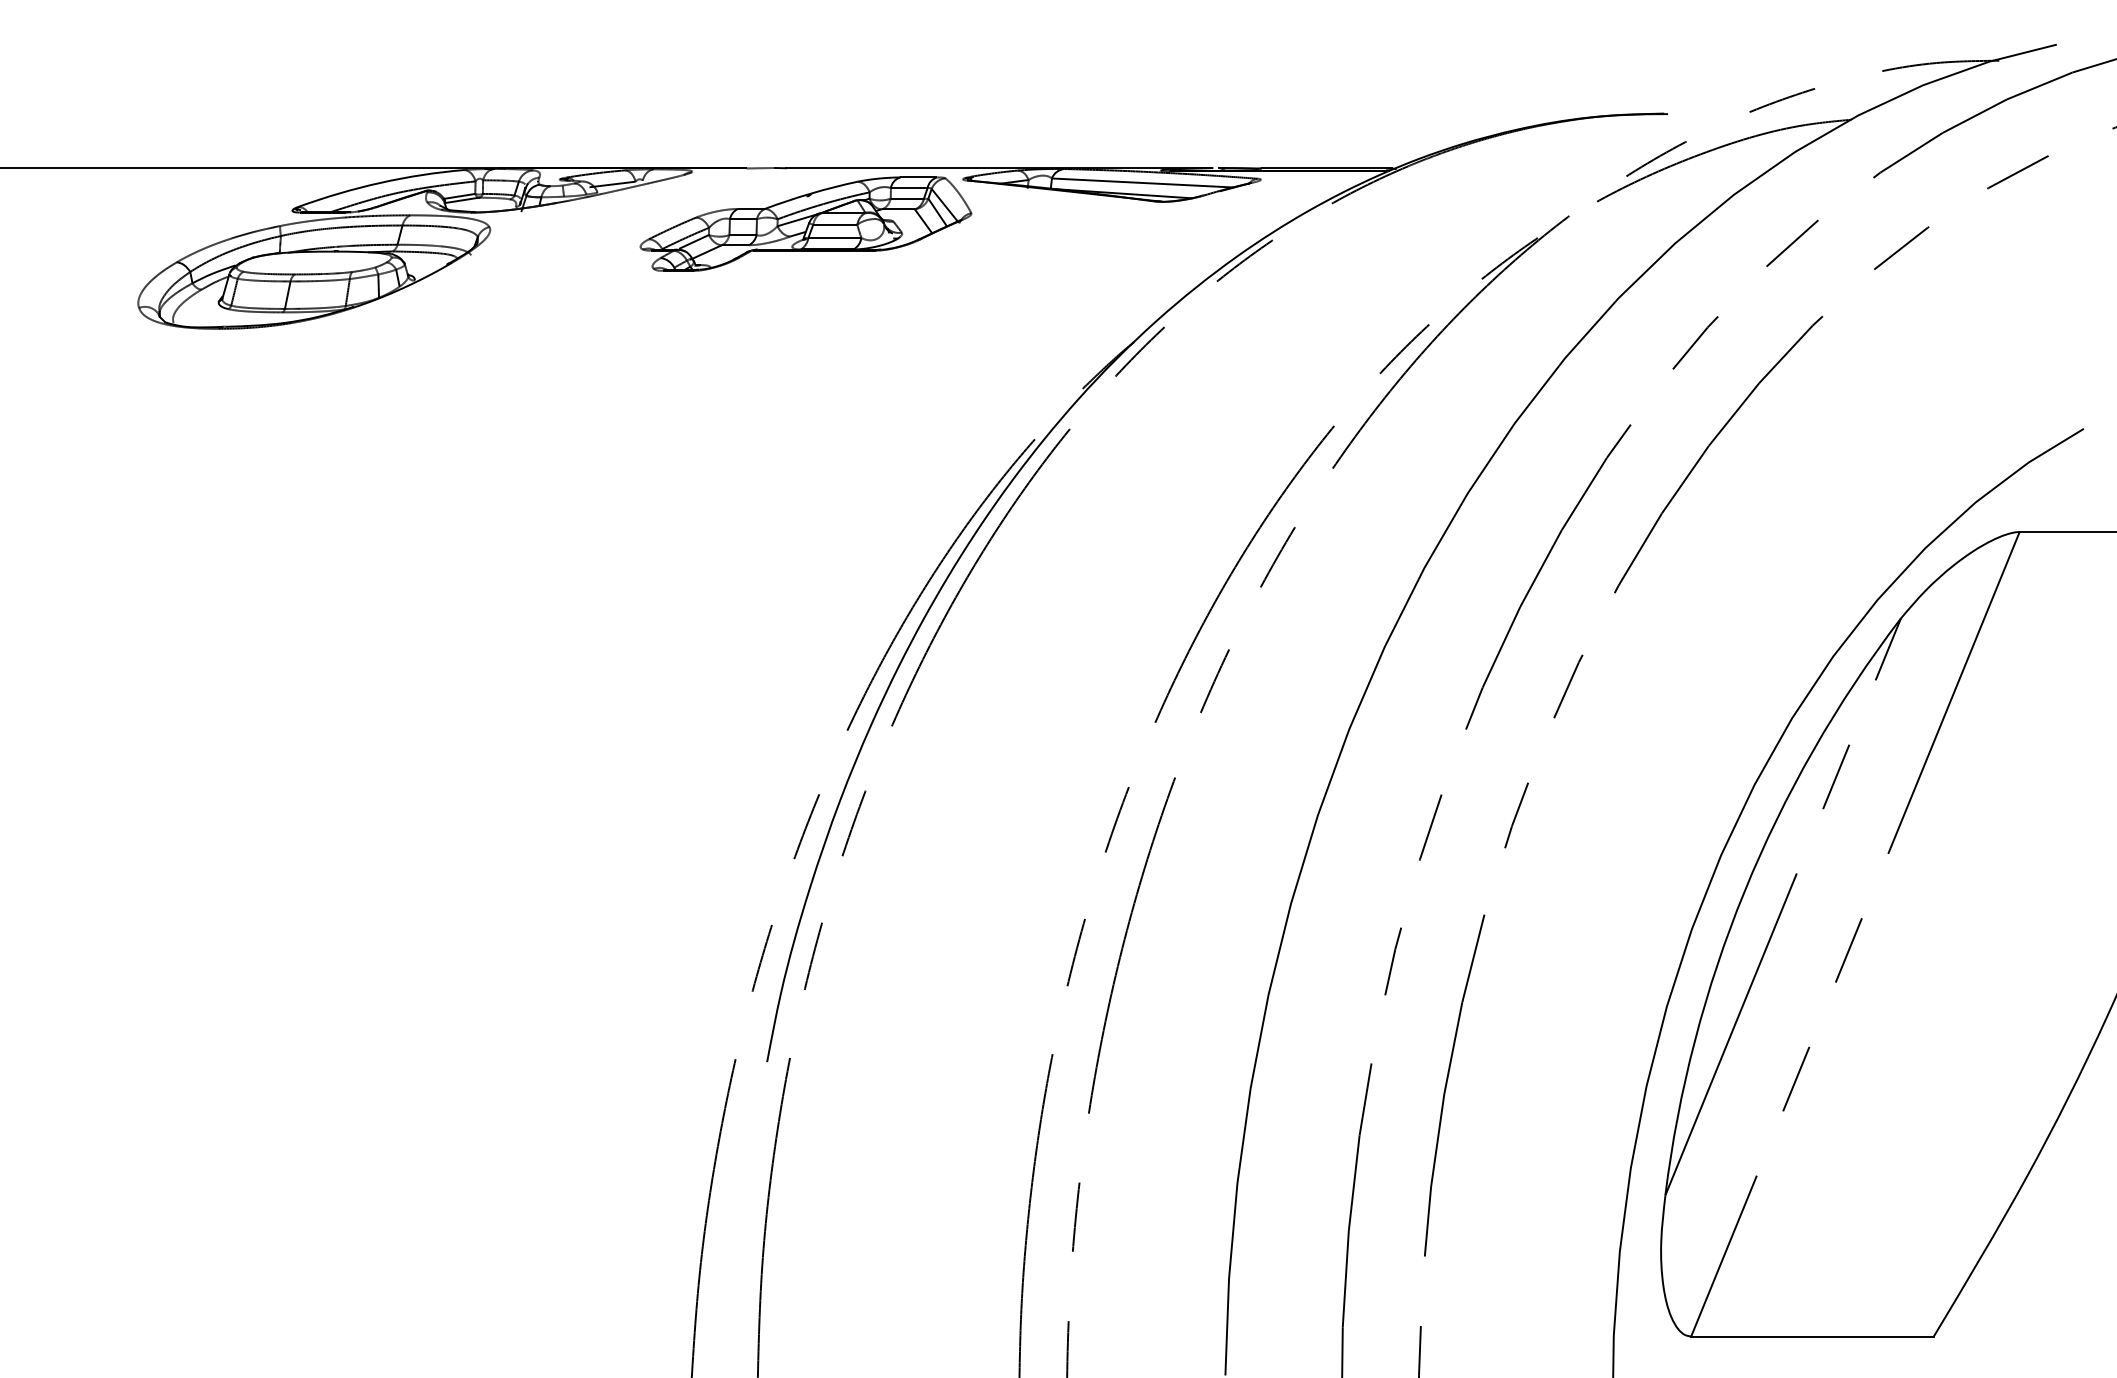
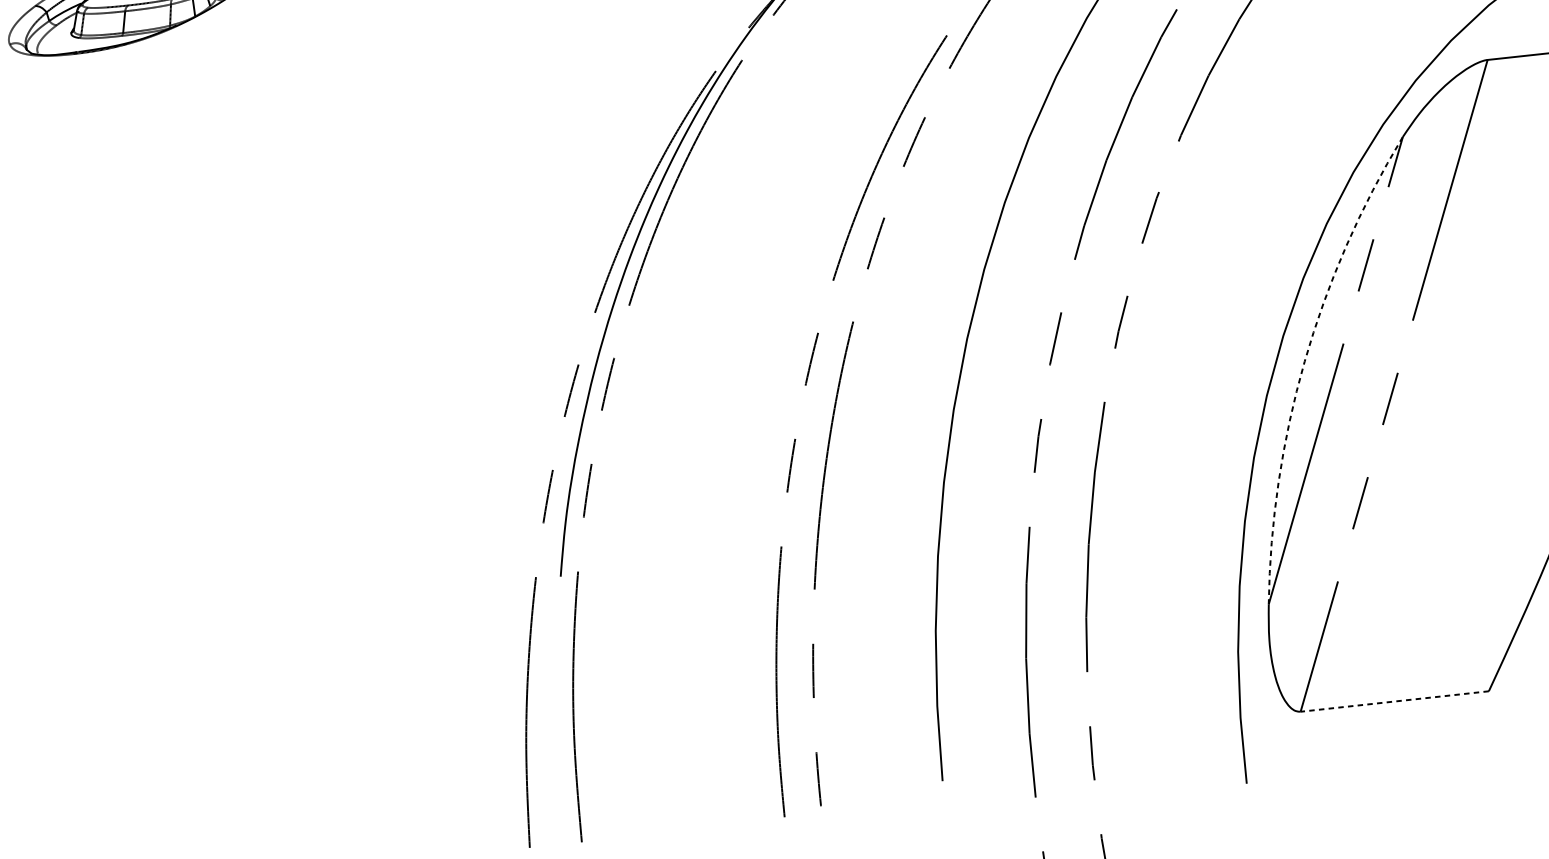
arc: (1744, 891) -> (1304, 362), solid -> dashed
line: (1811, 1336) -> (1393, 701), solid -> dashed

